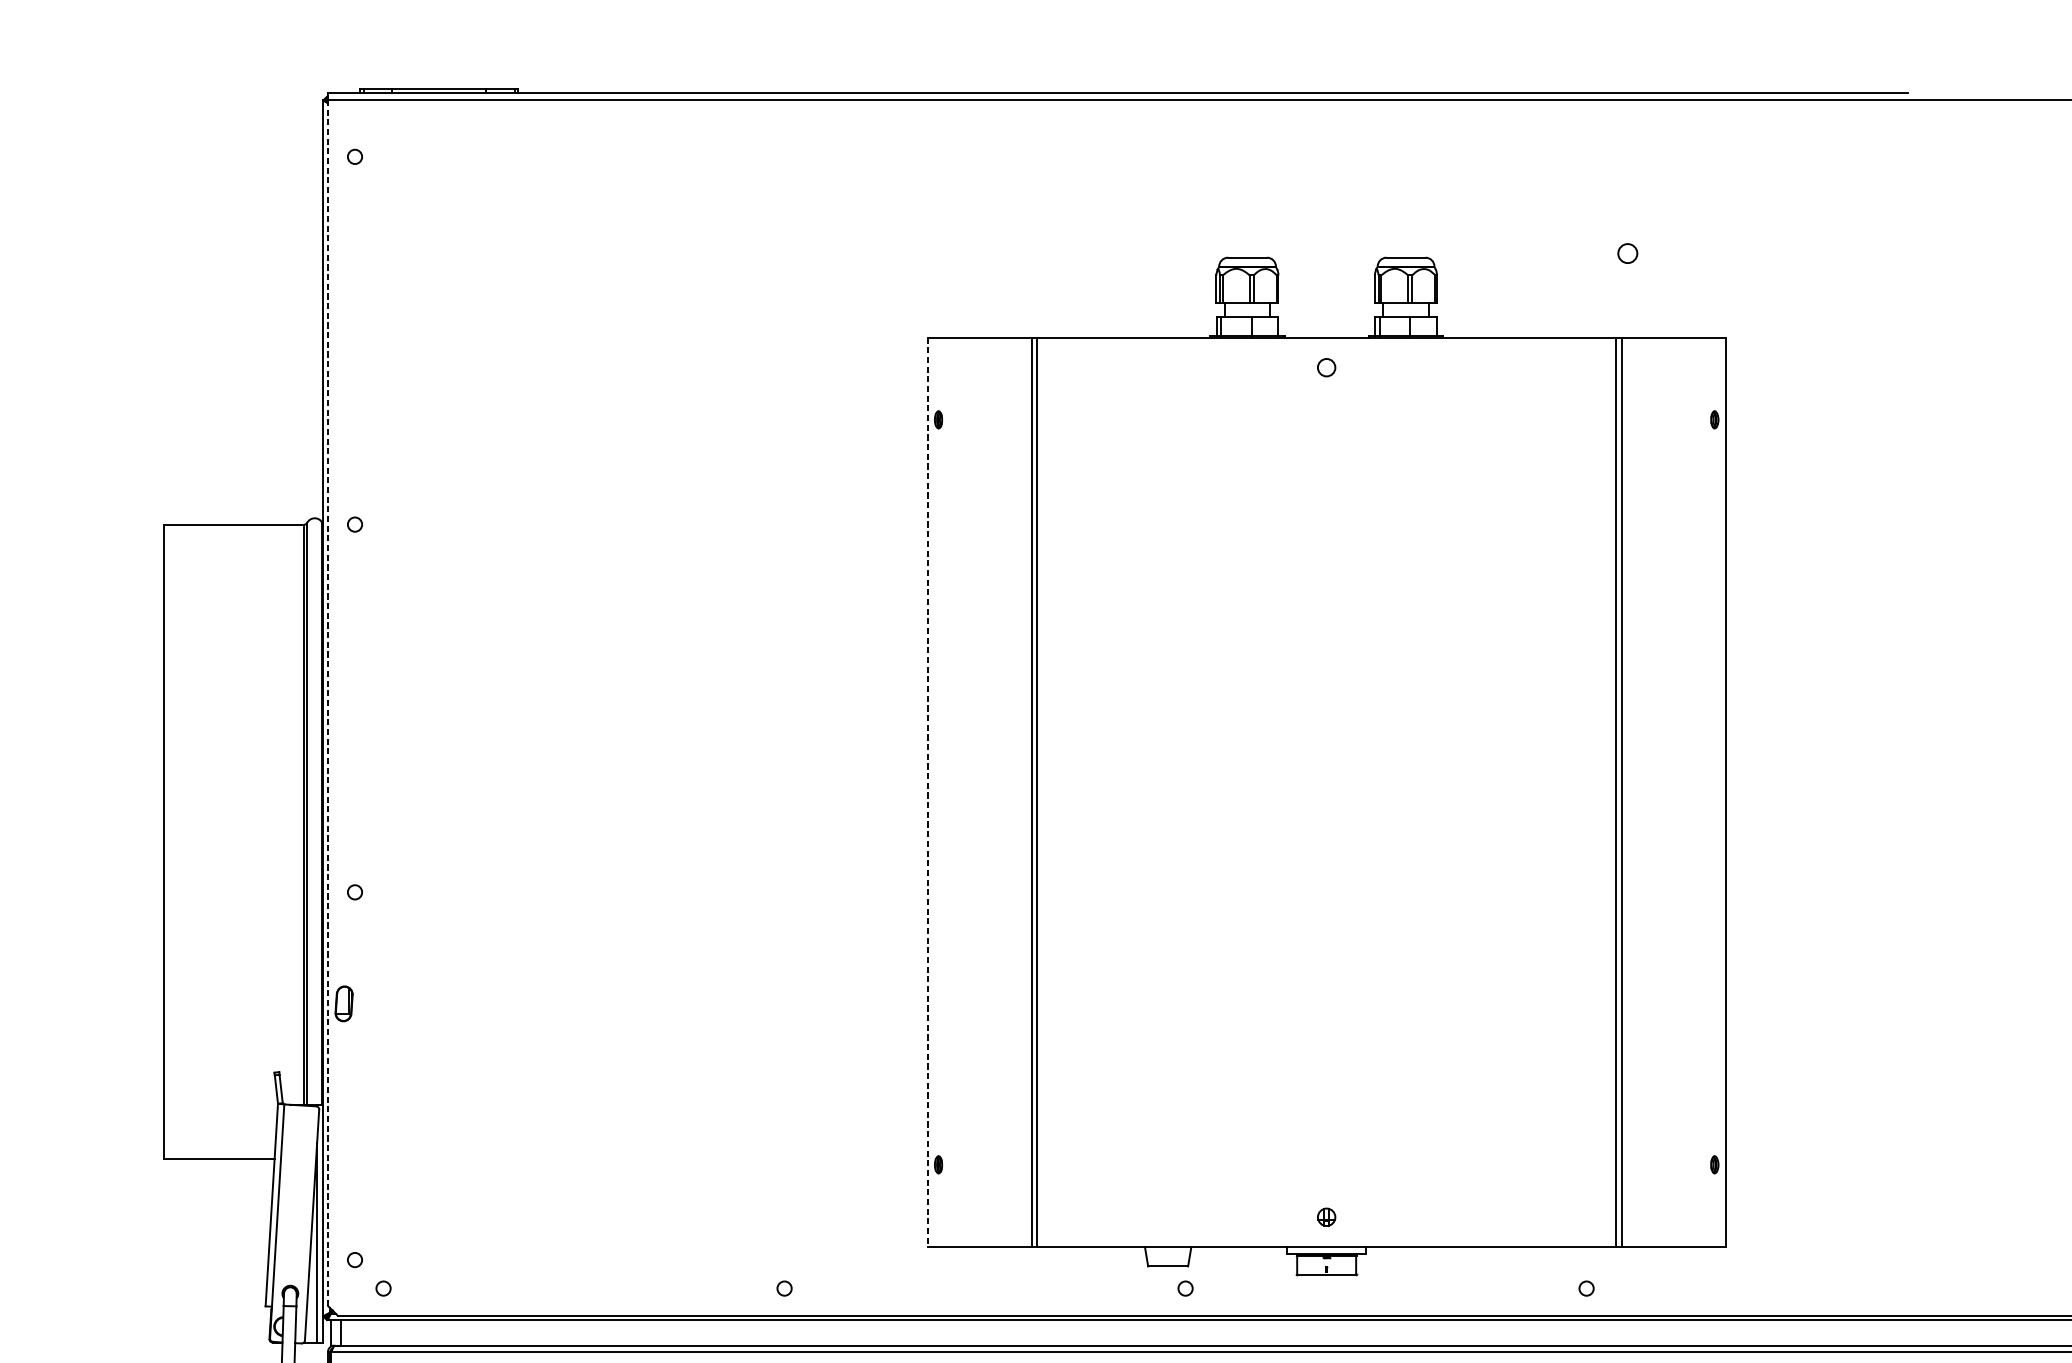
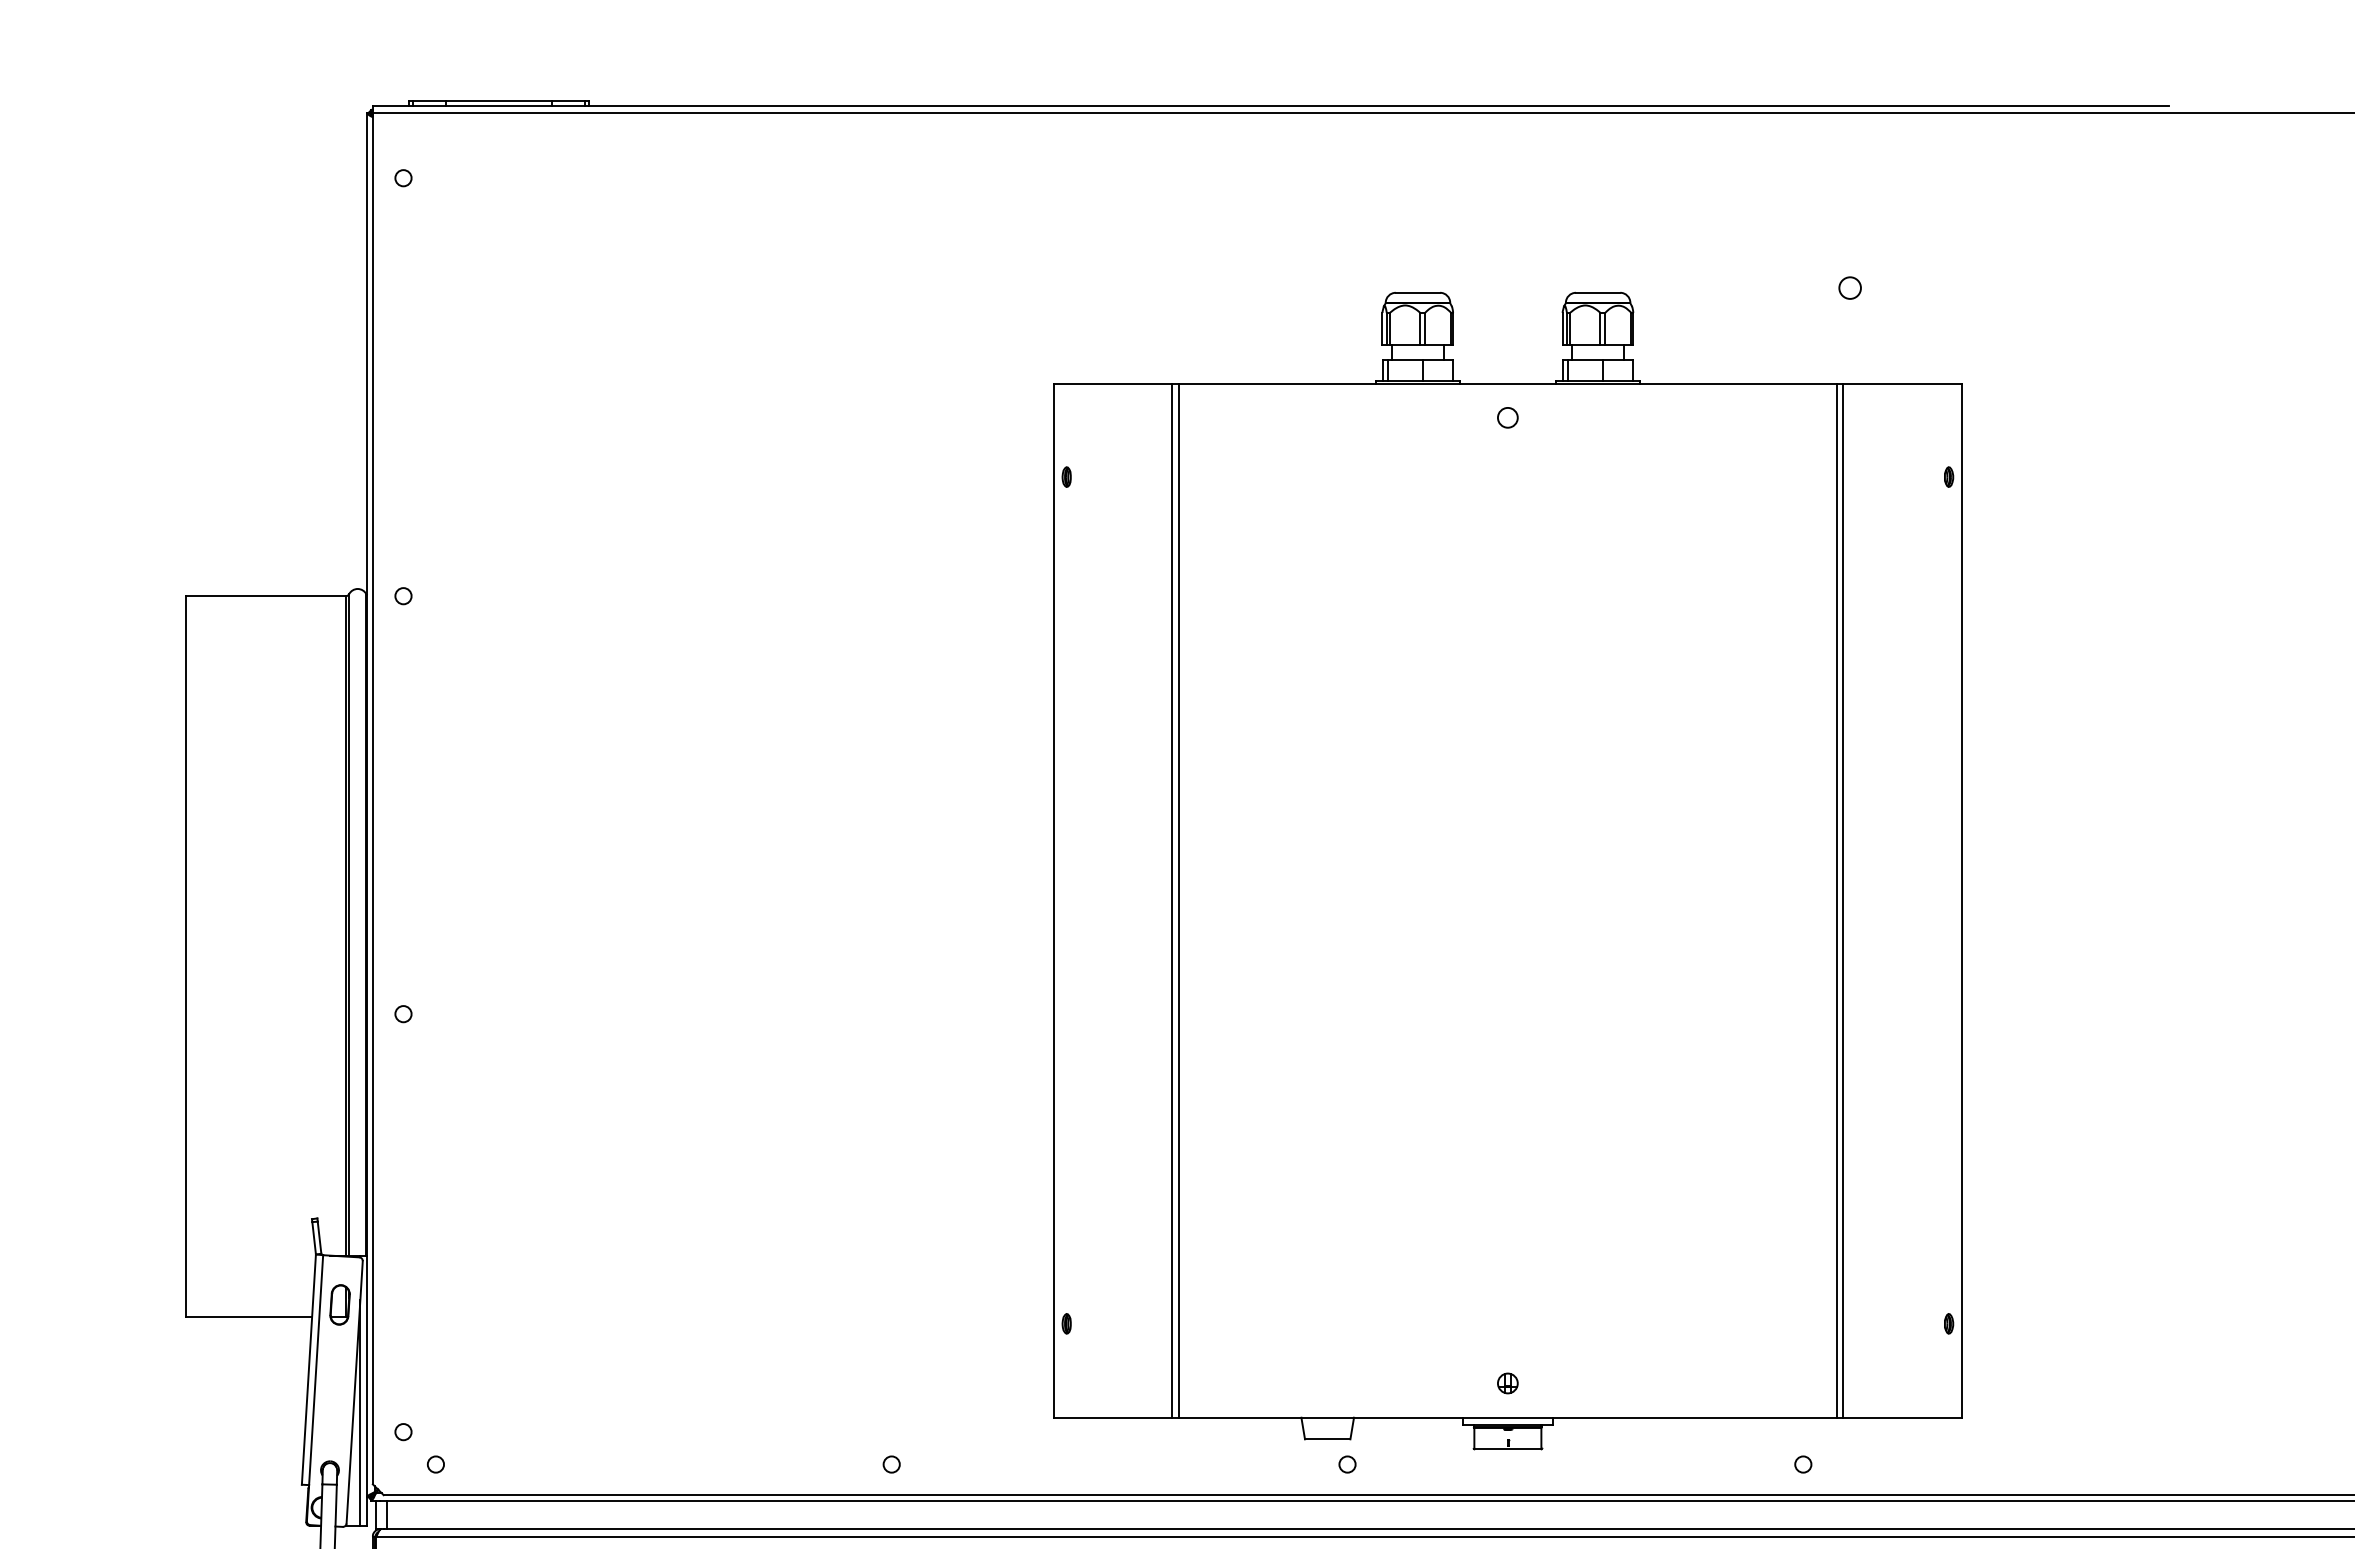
line: (327, 702) -> (372, 798), dashed -> solid
line: (927, 793) -> (1054, 901), dashed -> solid
part: (343, 1003) -> (339, 1304), moved

